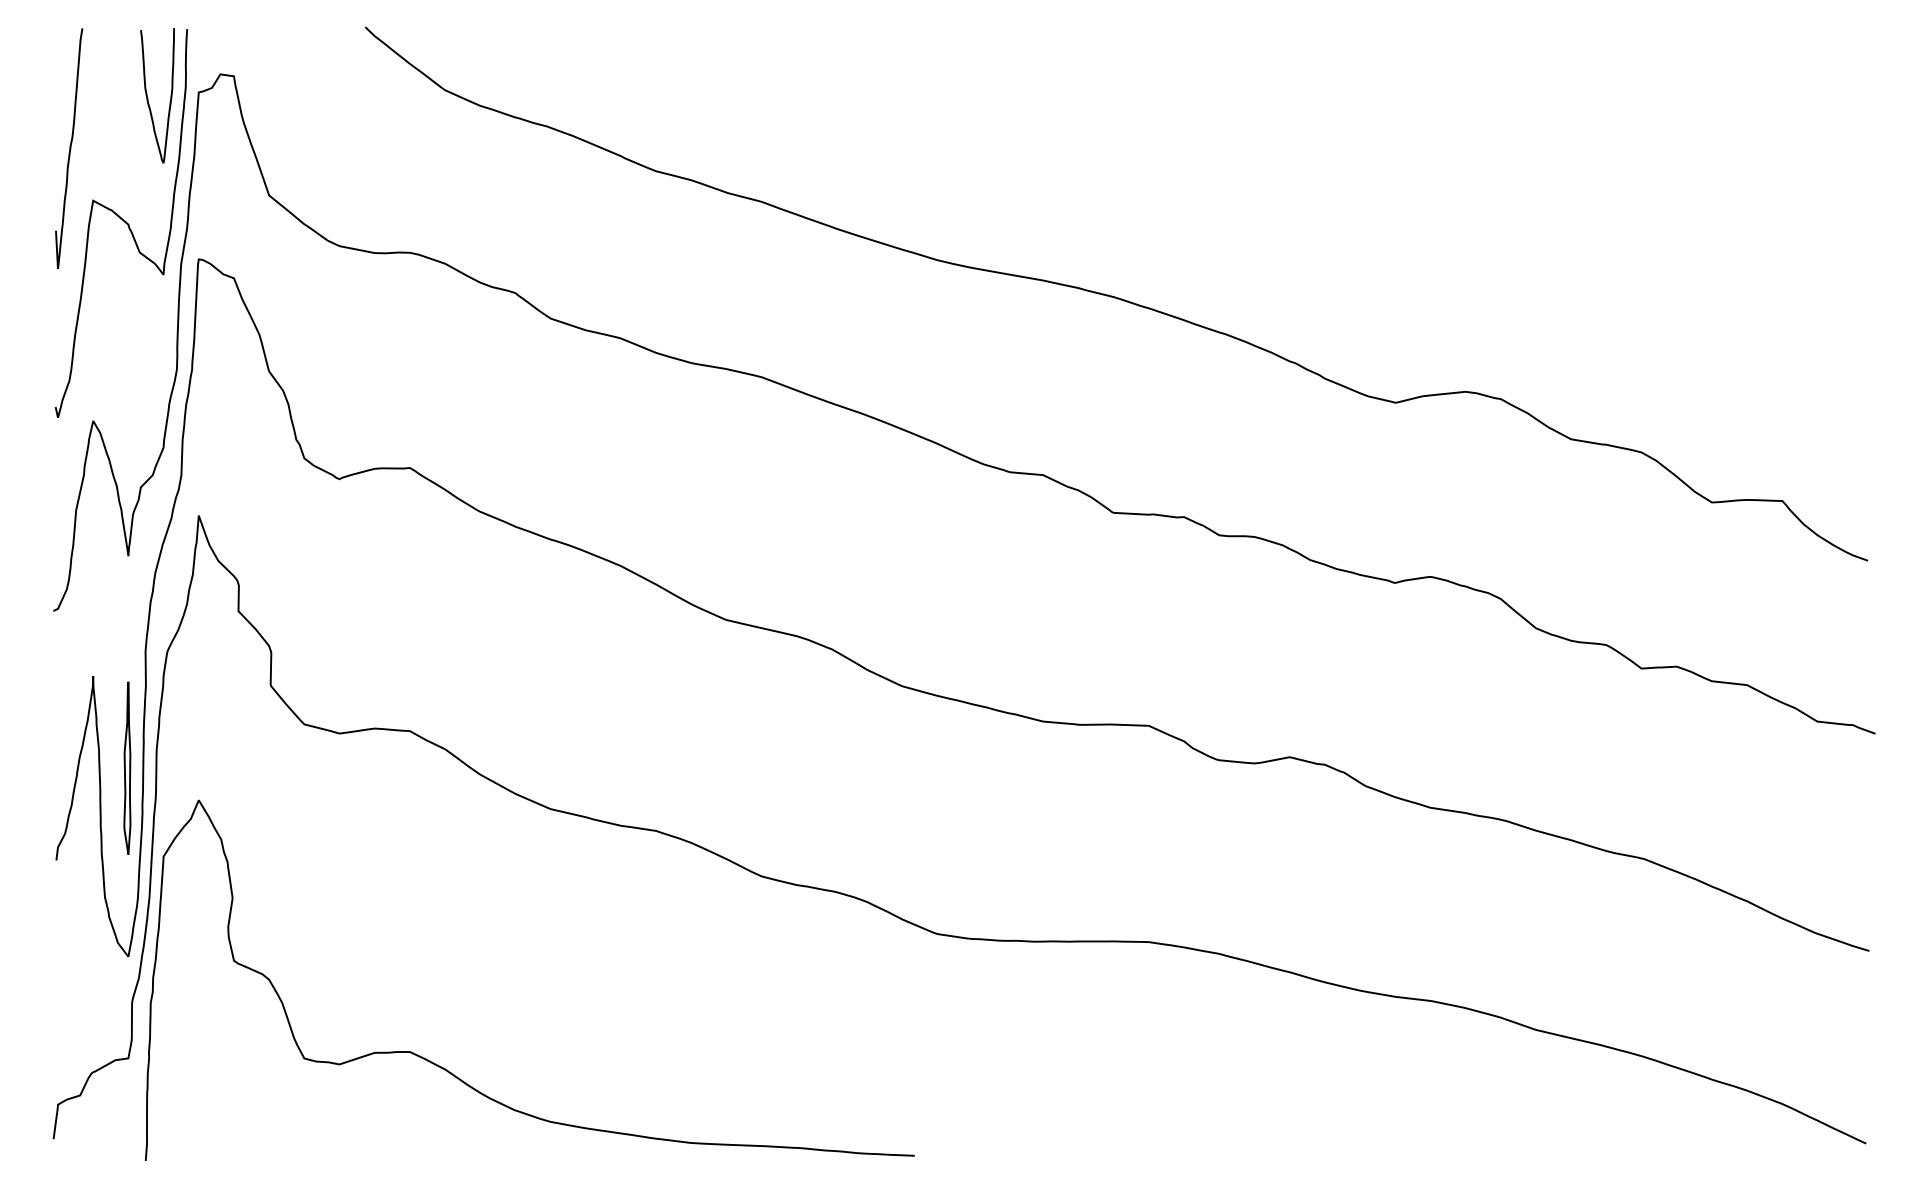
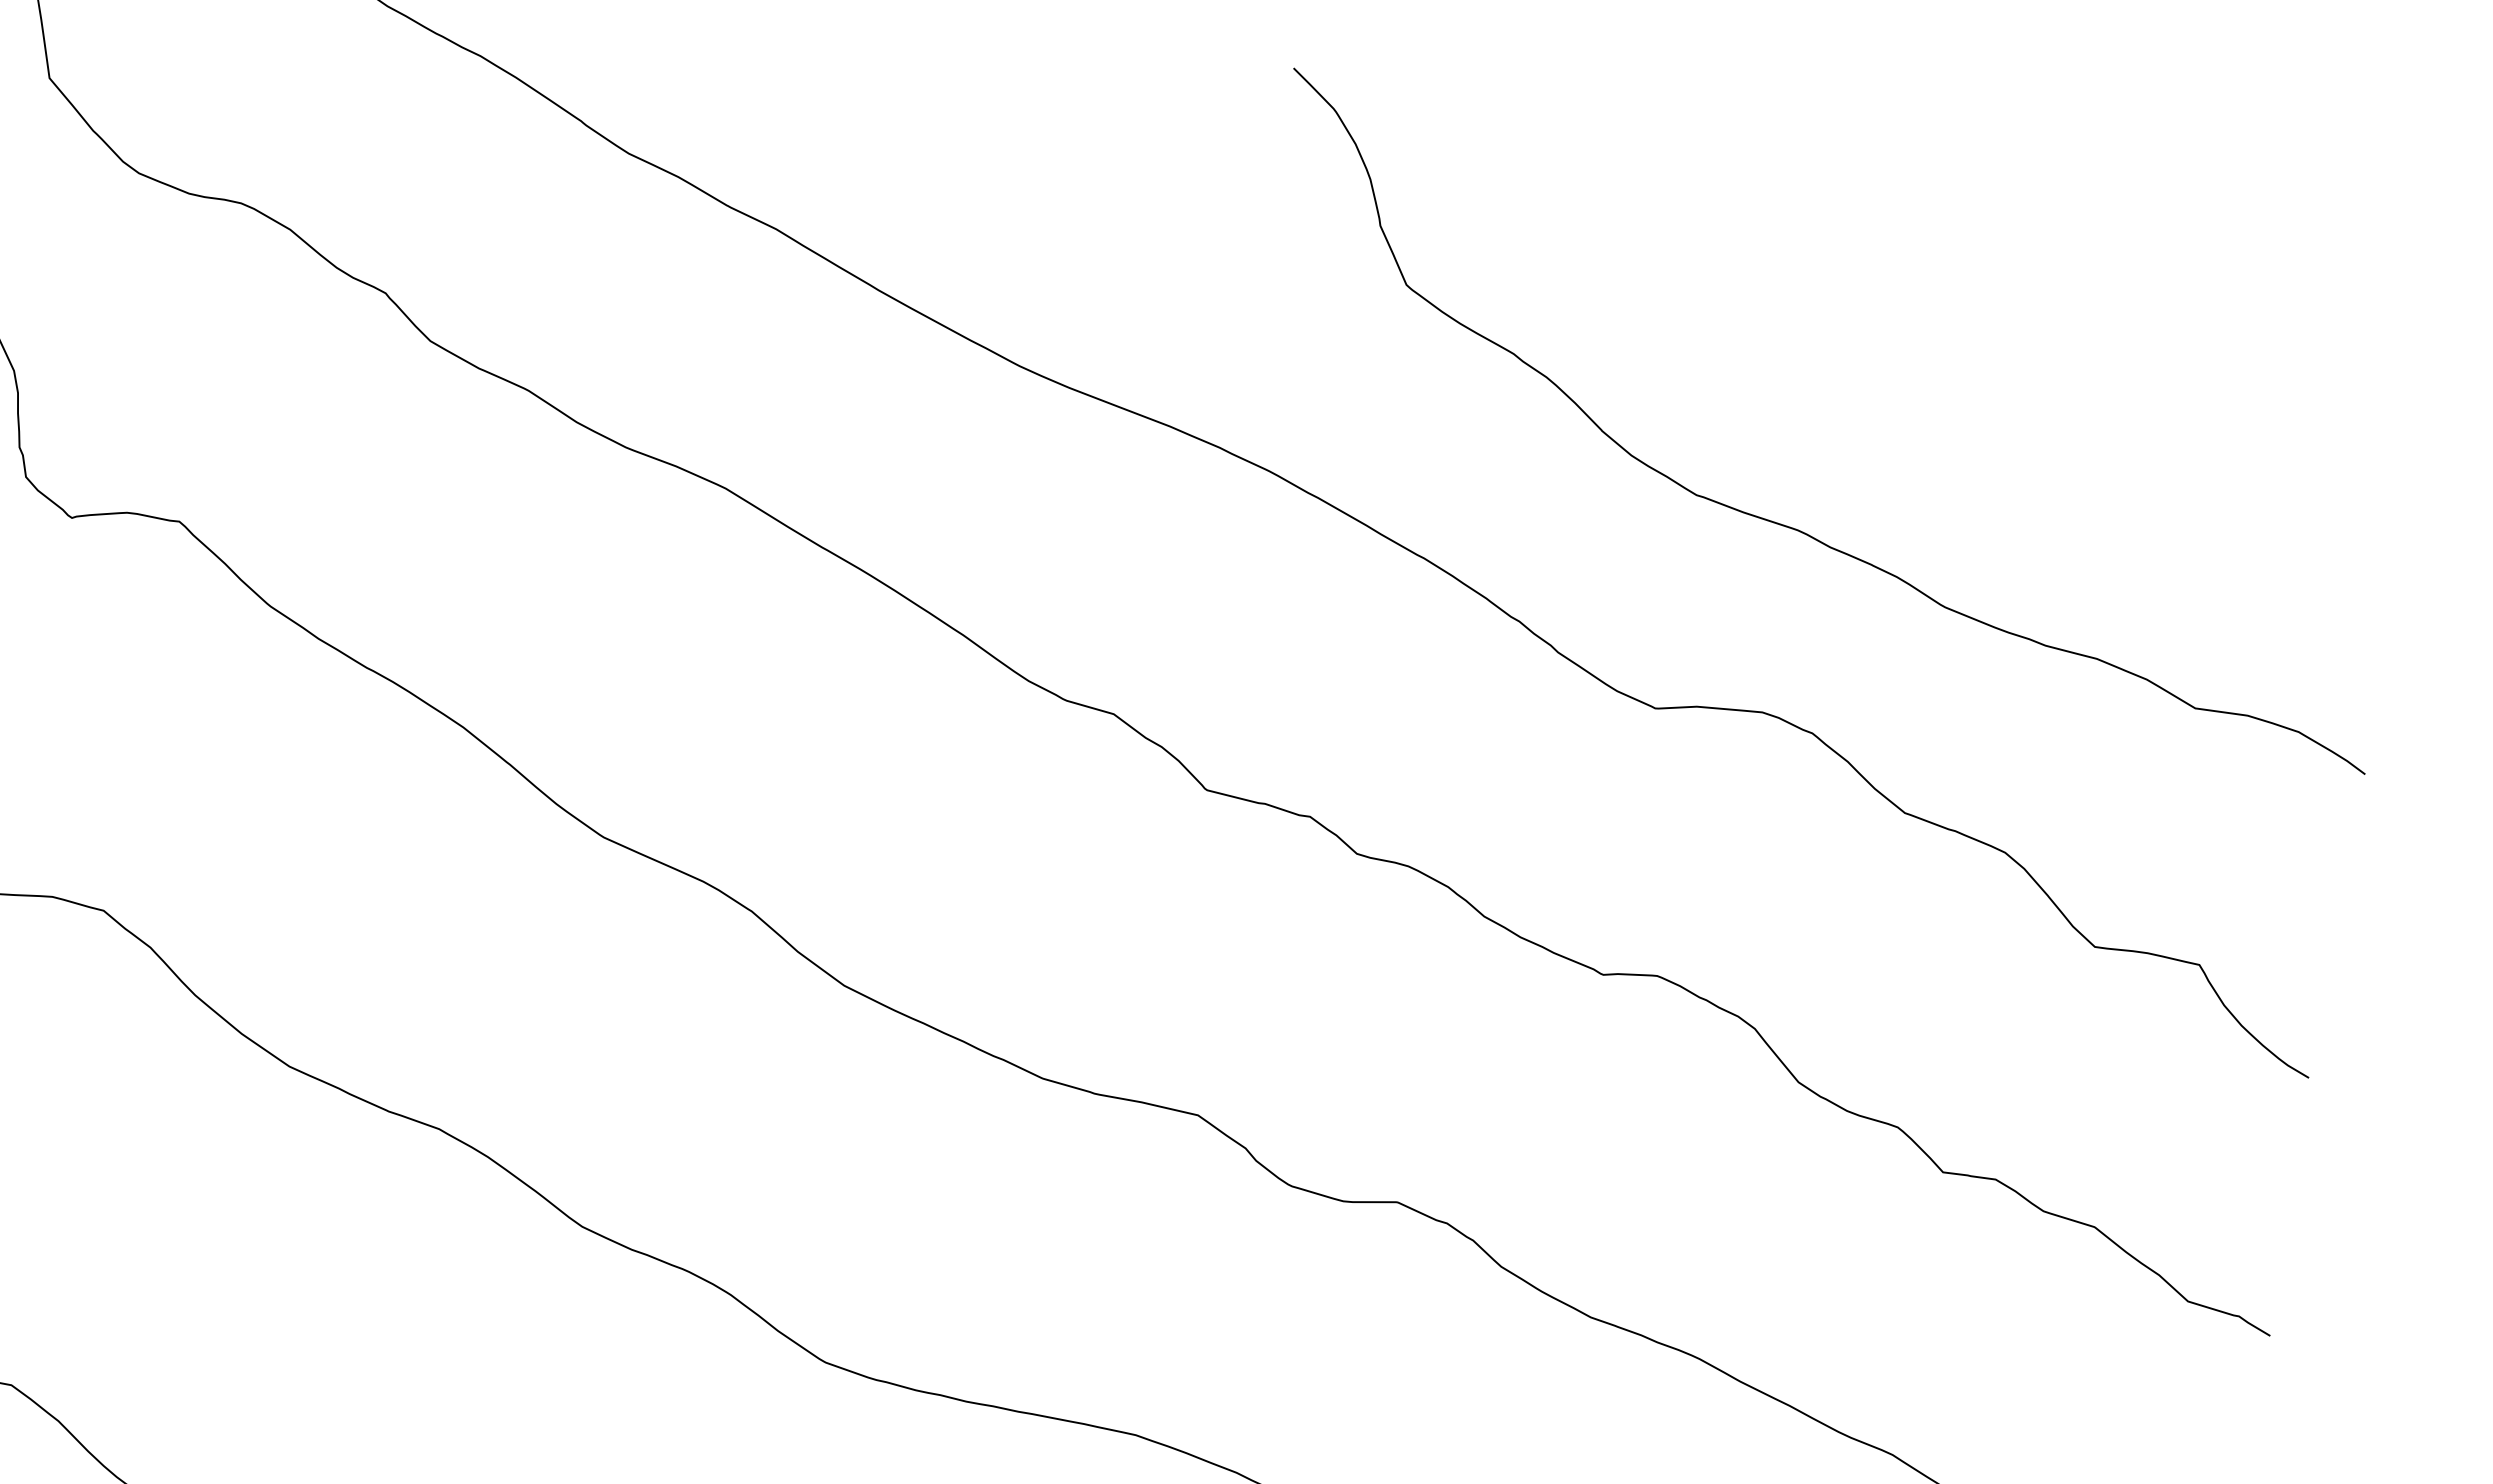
curve: (1459, 266) -> (1789, 525), added

